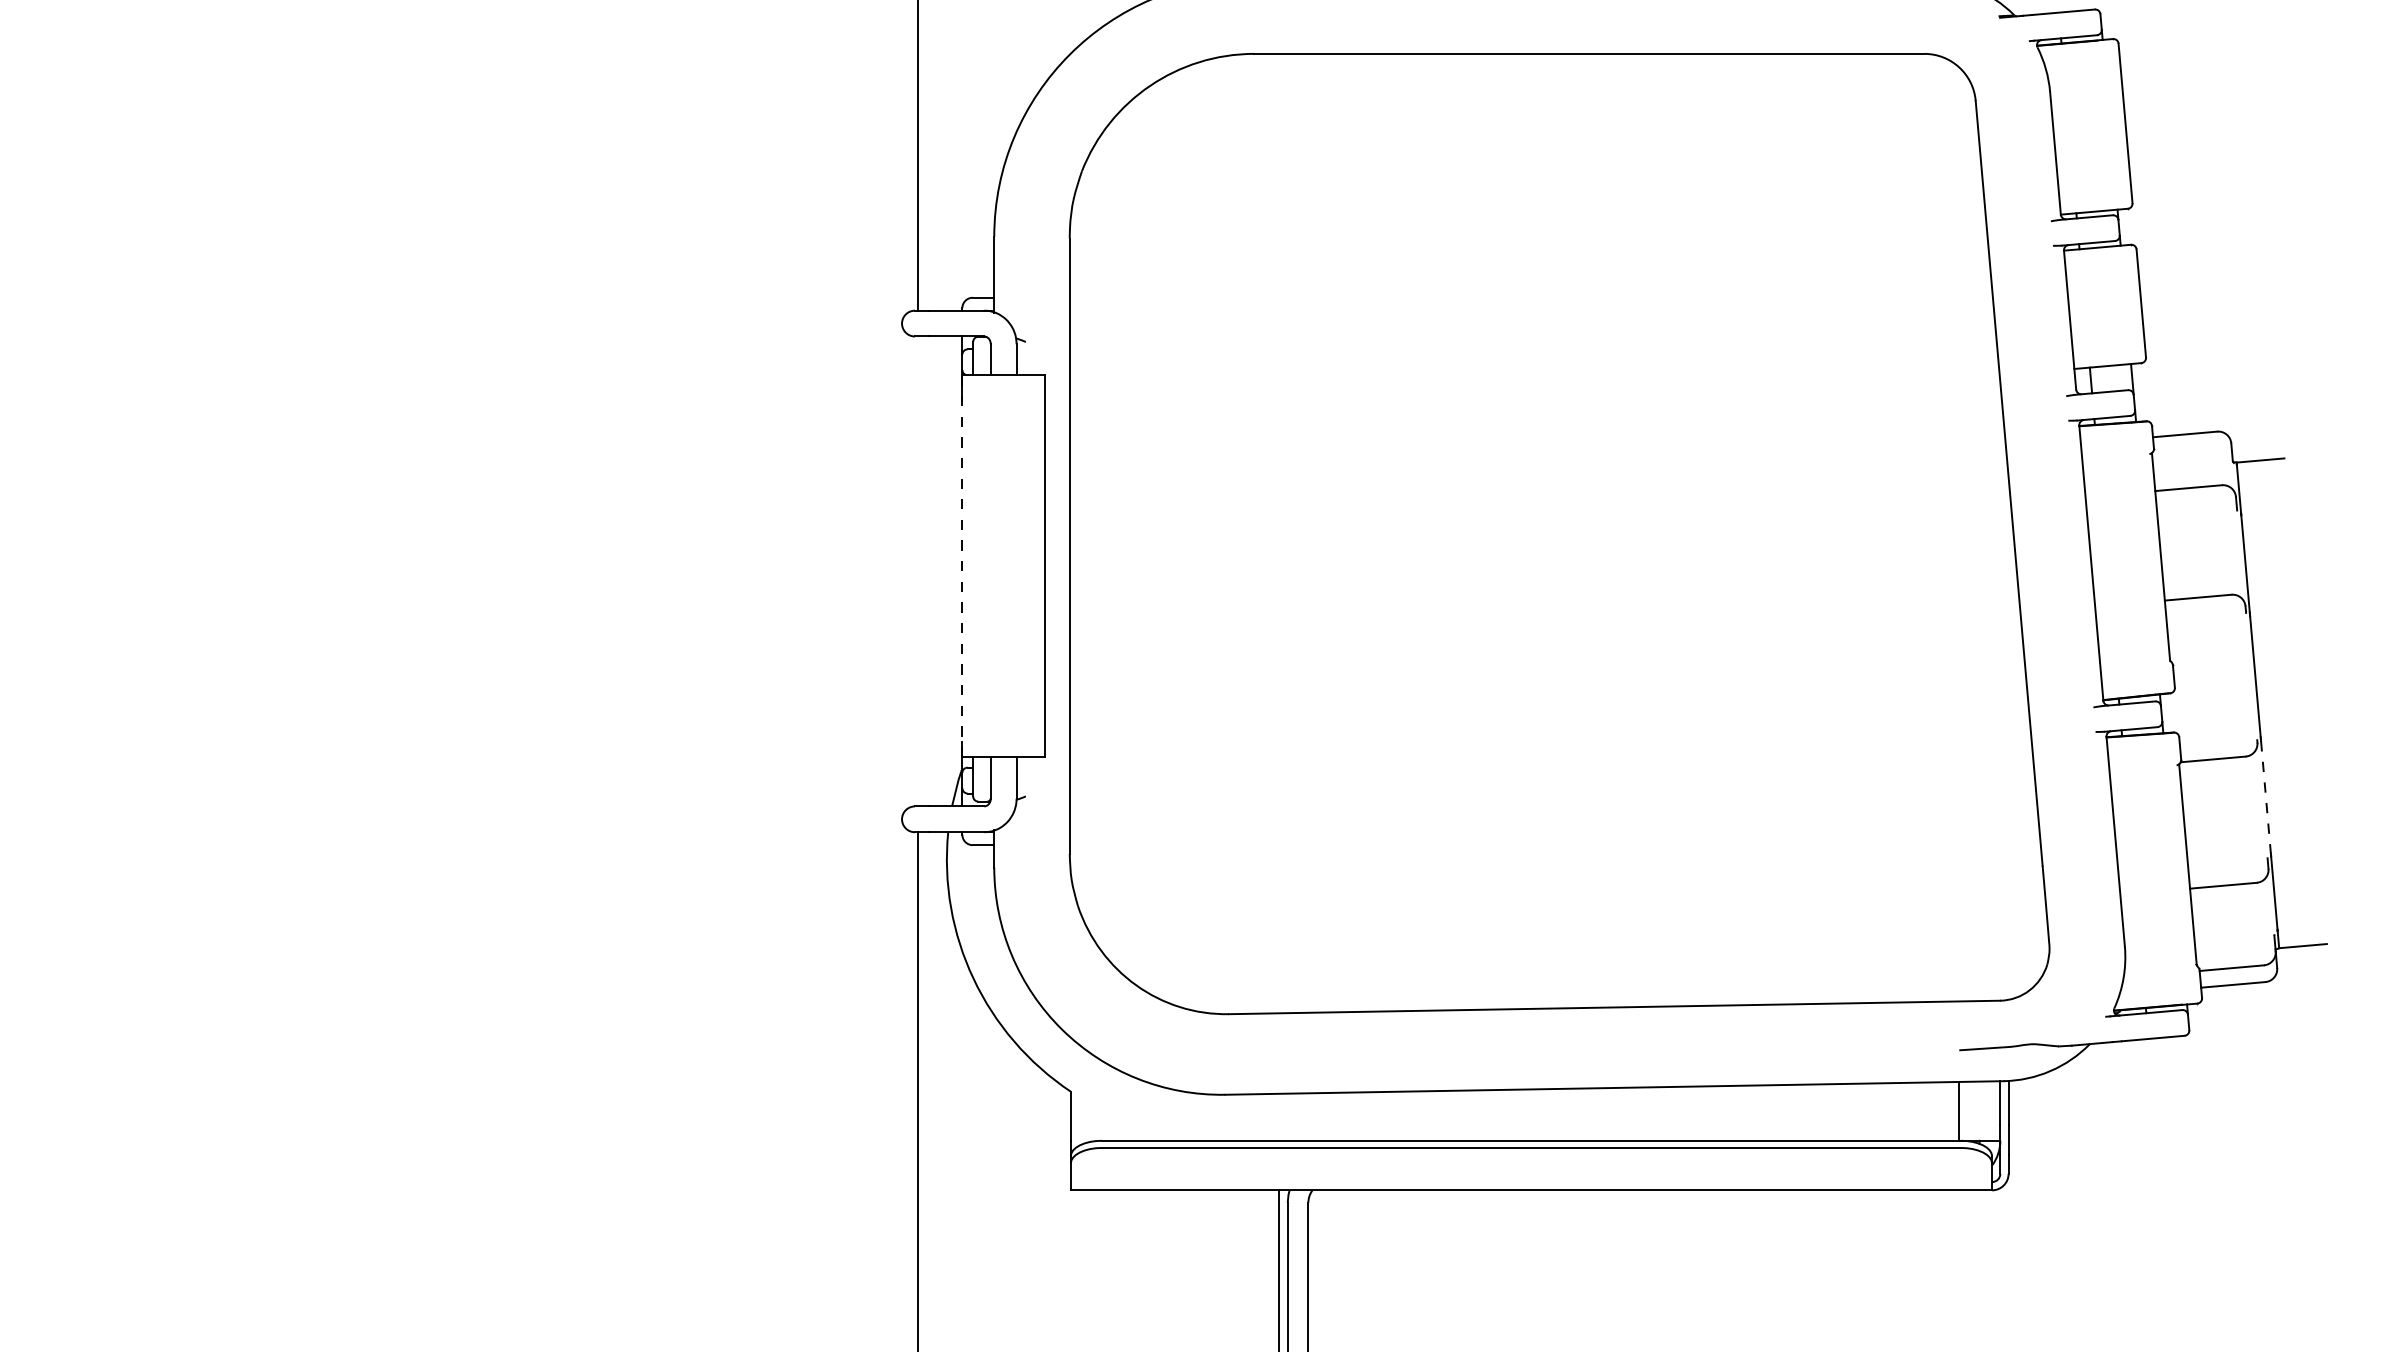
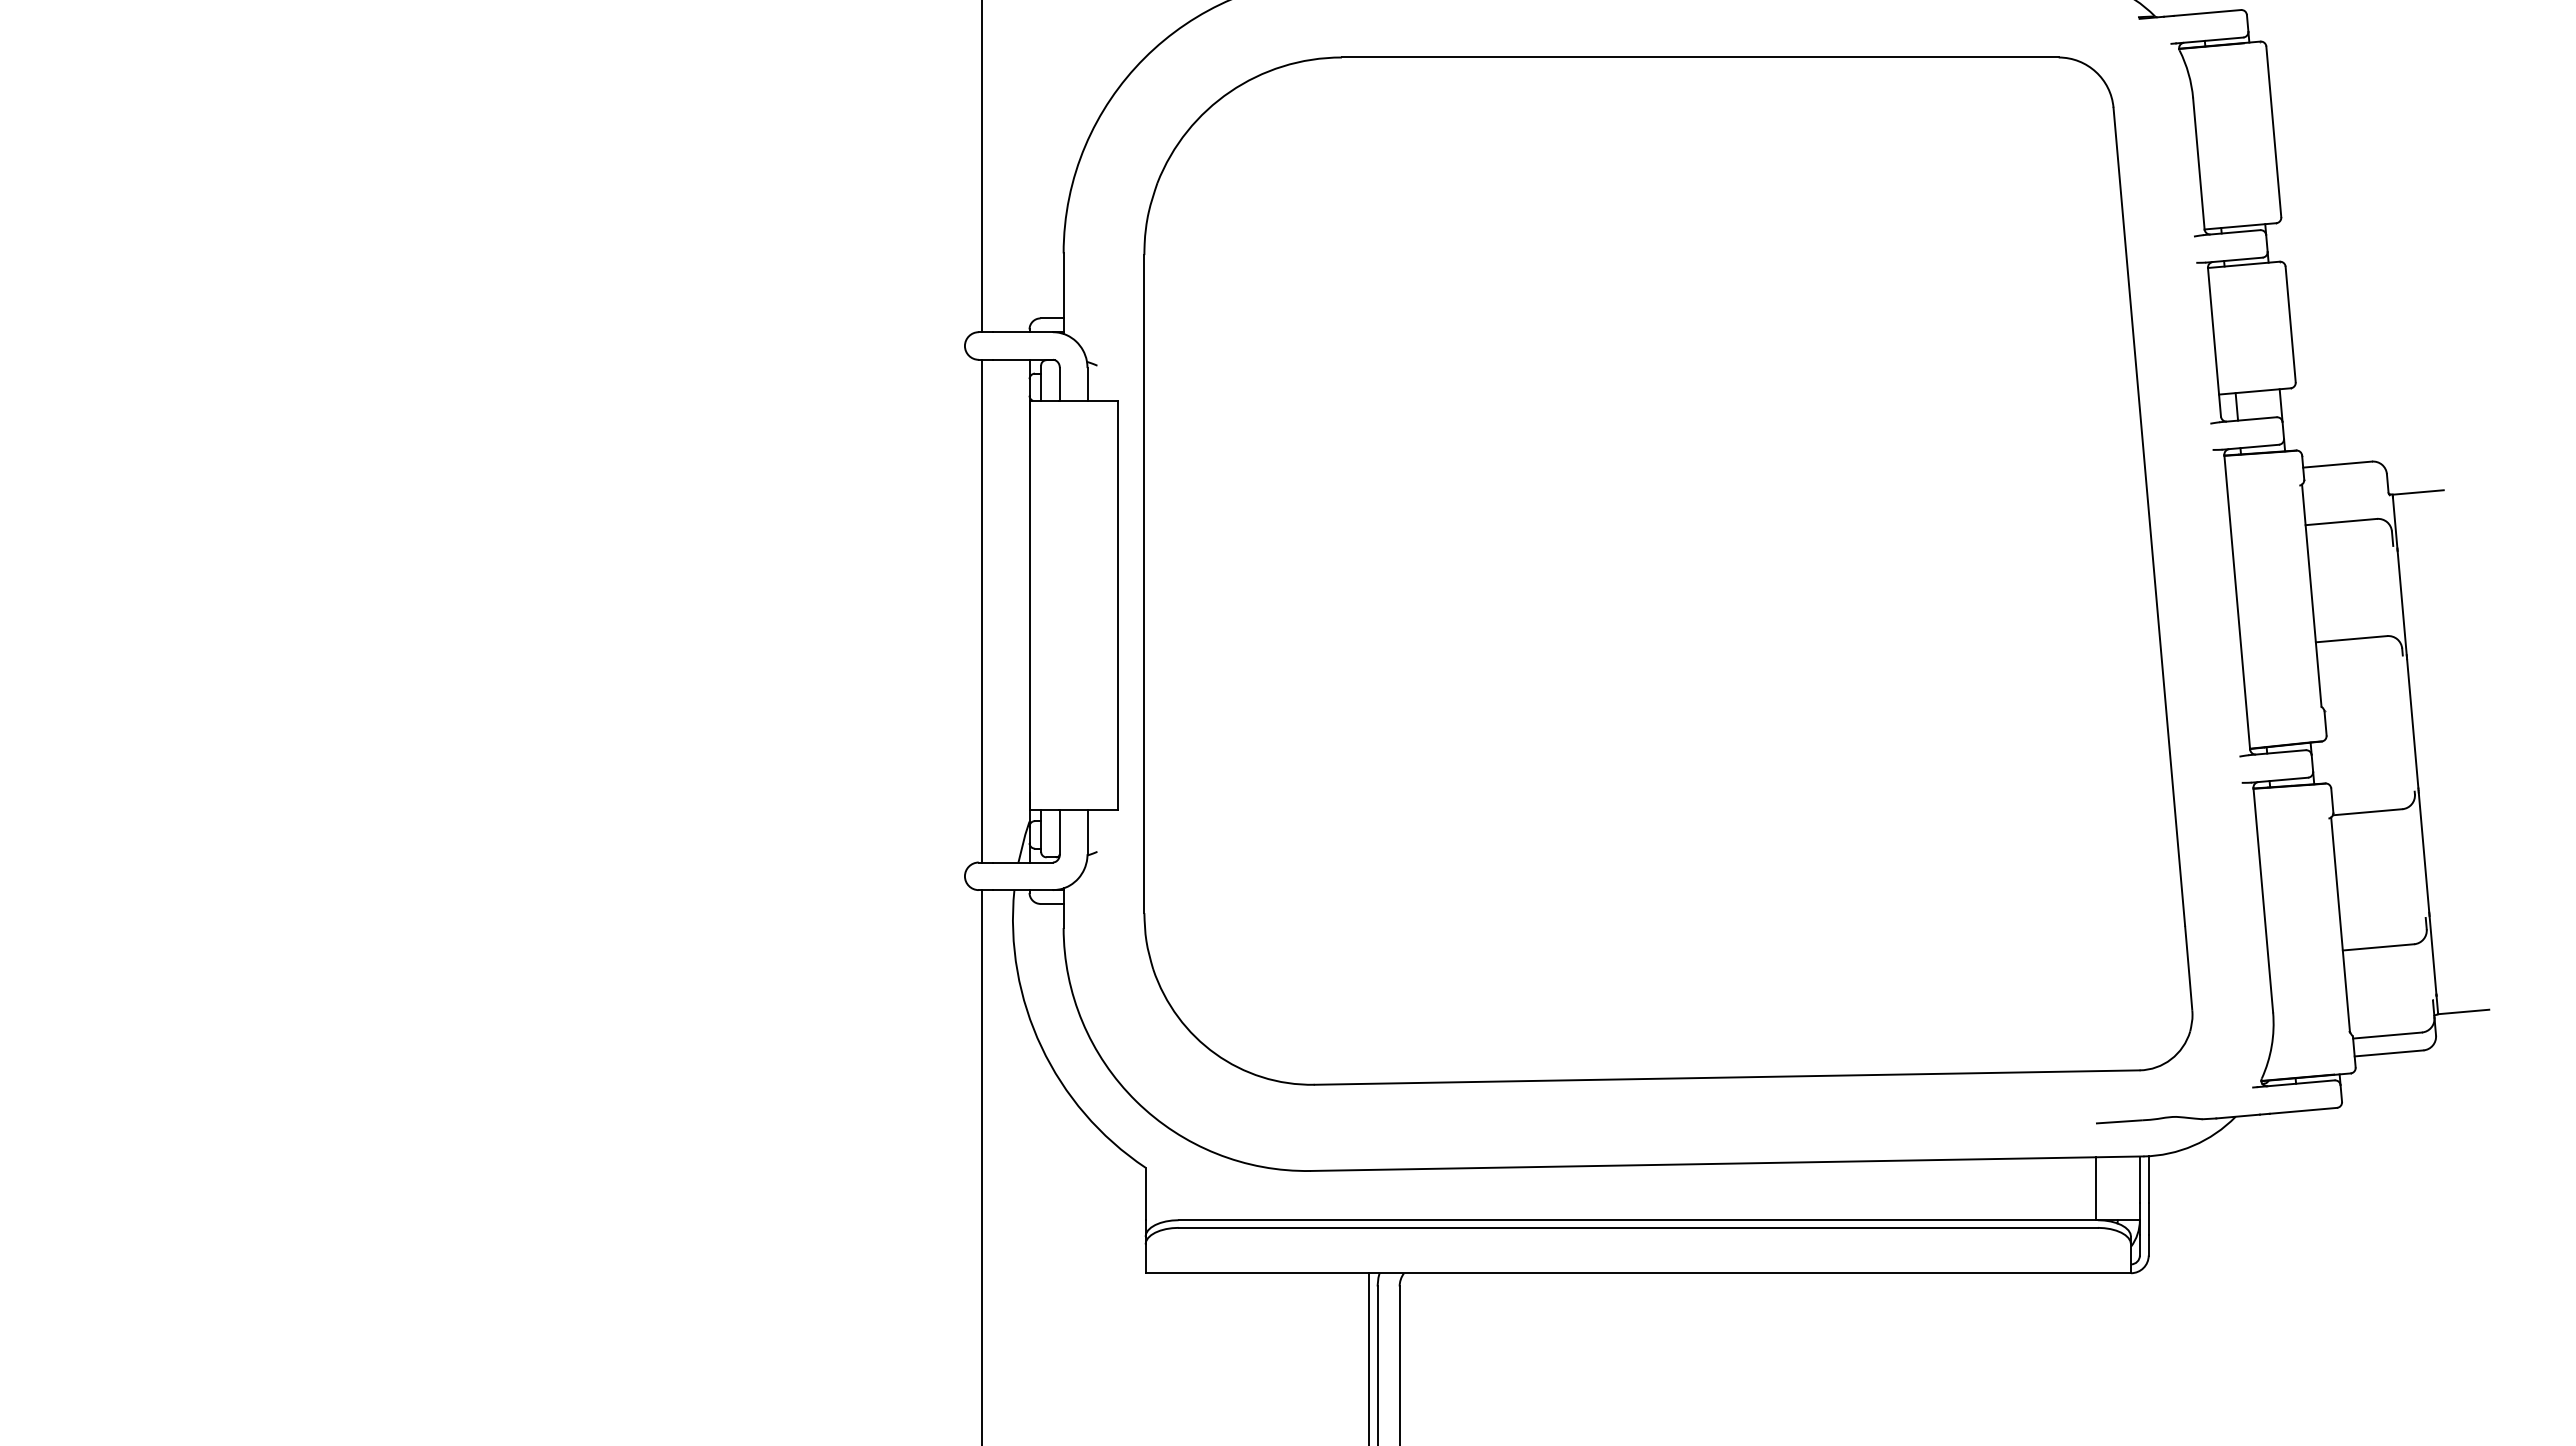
line: (962, 567) -> (1029, 606), dashed -> solid
line: (918, 570) -> (982, 610), added
line: (2266, 797) -> (2424, 853), dashed -> solid

